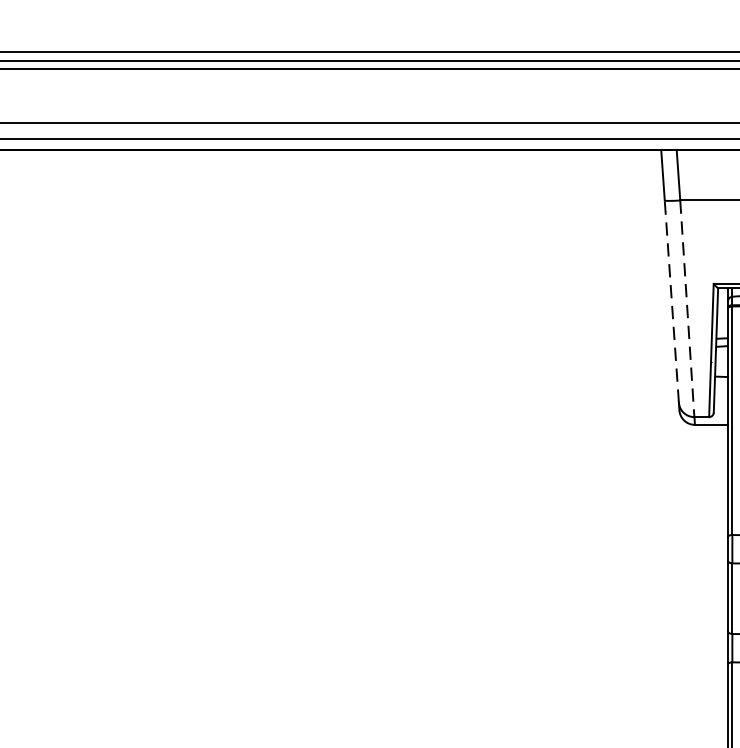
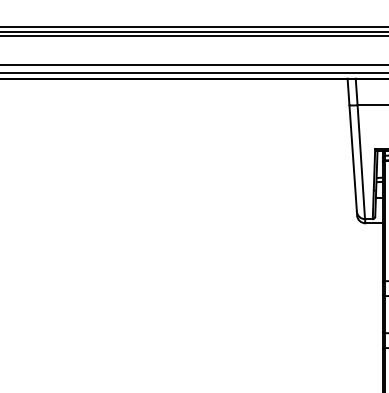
line: (672, 299) -> (353, 157), dashed -> solid
line: (687, 309) -> (361, 162), dashed -> solid

